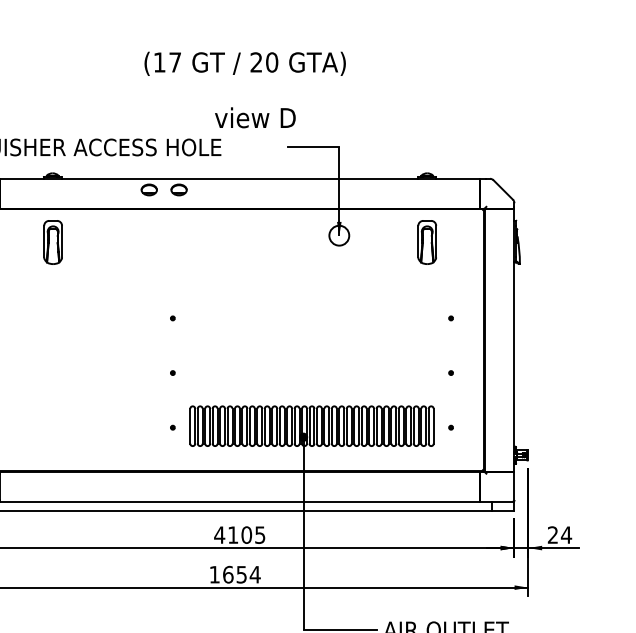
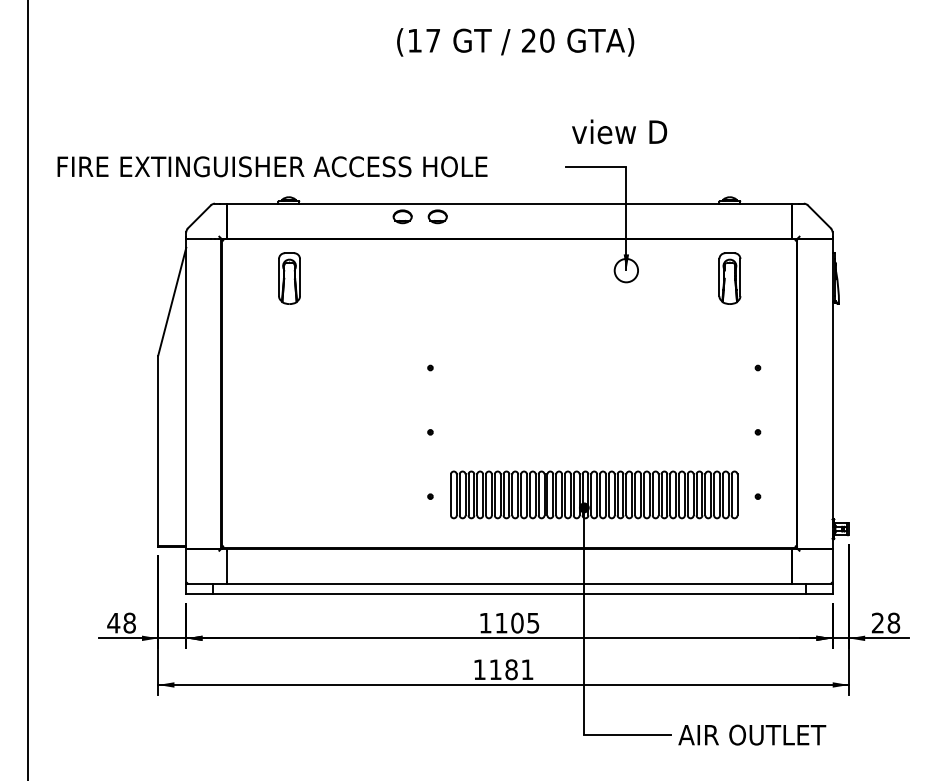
text: (245, 63) -> (515, 42), moved
text: (255, 117) -> (619, 131), moved
text: (566, 534) -> (893, 622), 24 -> 28
text: (219, 535) -> (485, 623), 4105 -> 1105
text: (241, 574) -> (511, 669), 1654 -> 1181

